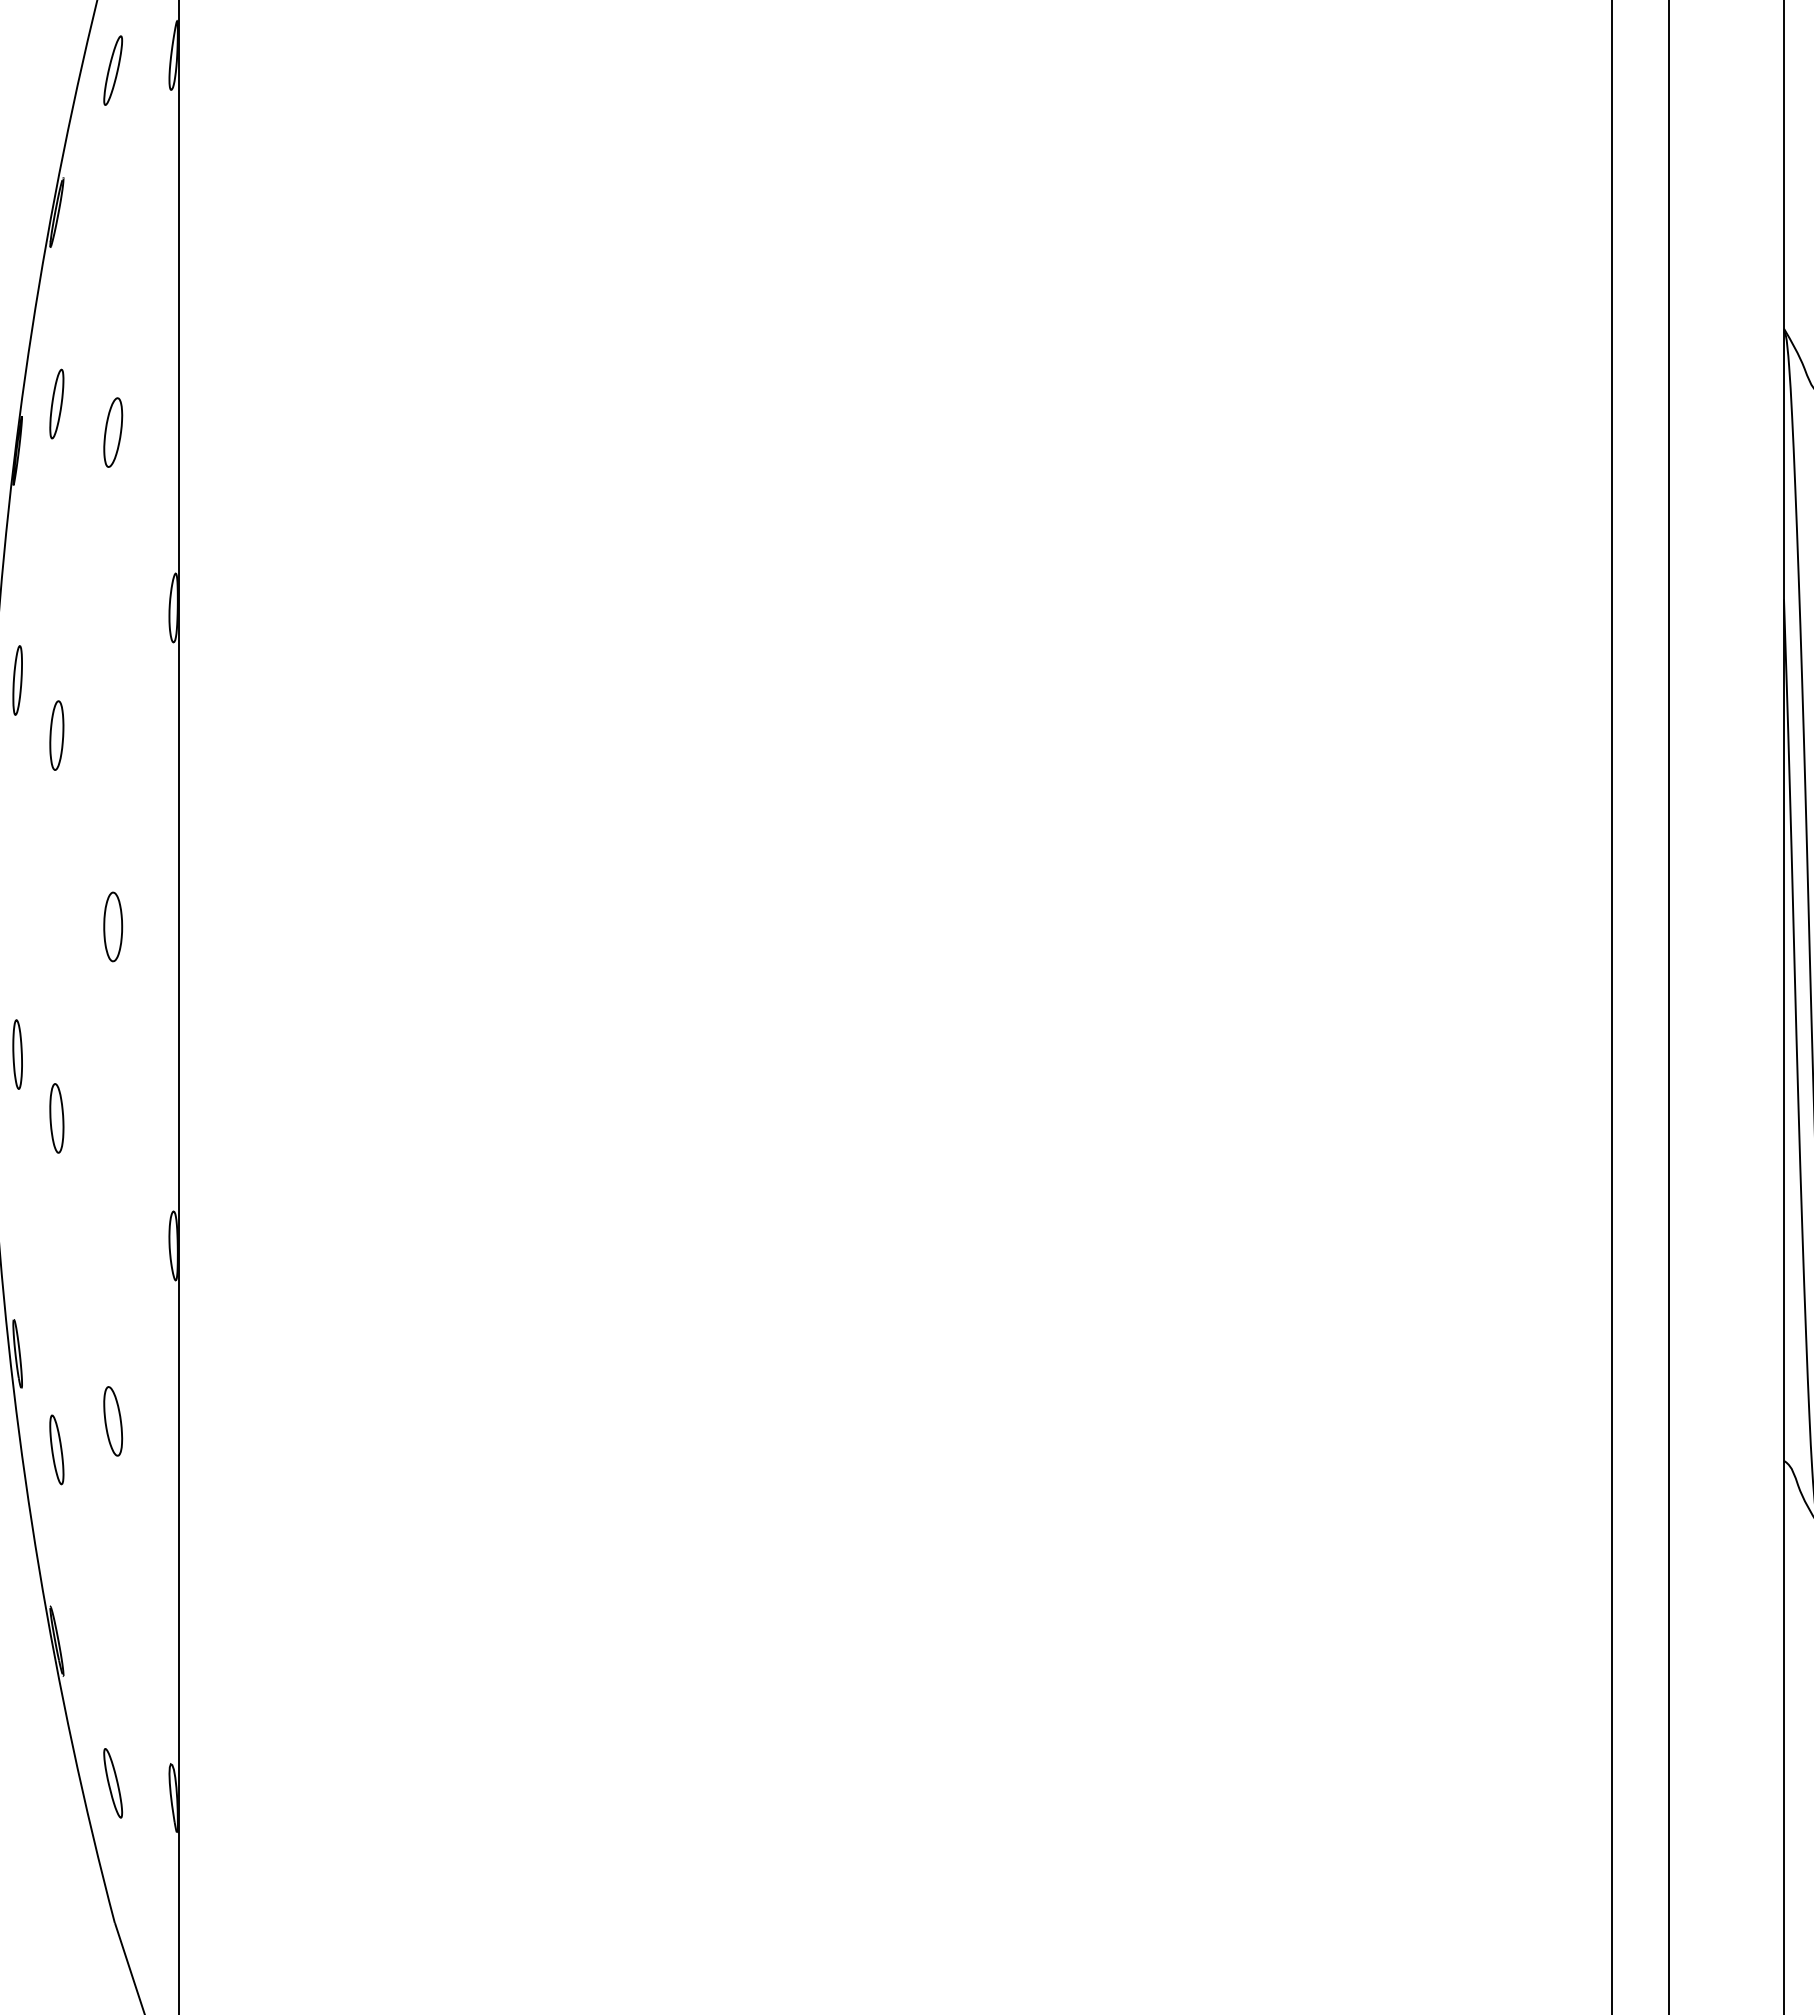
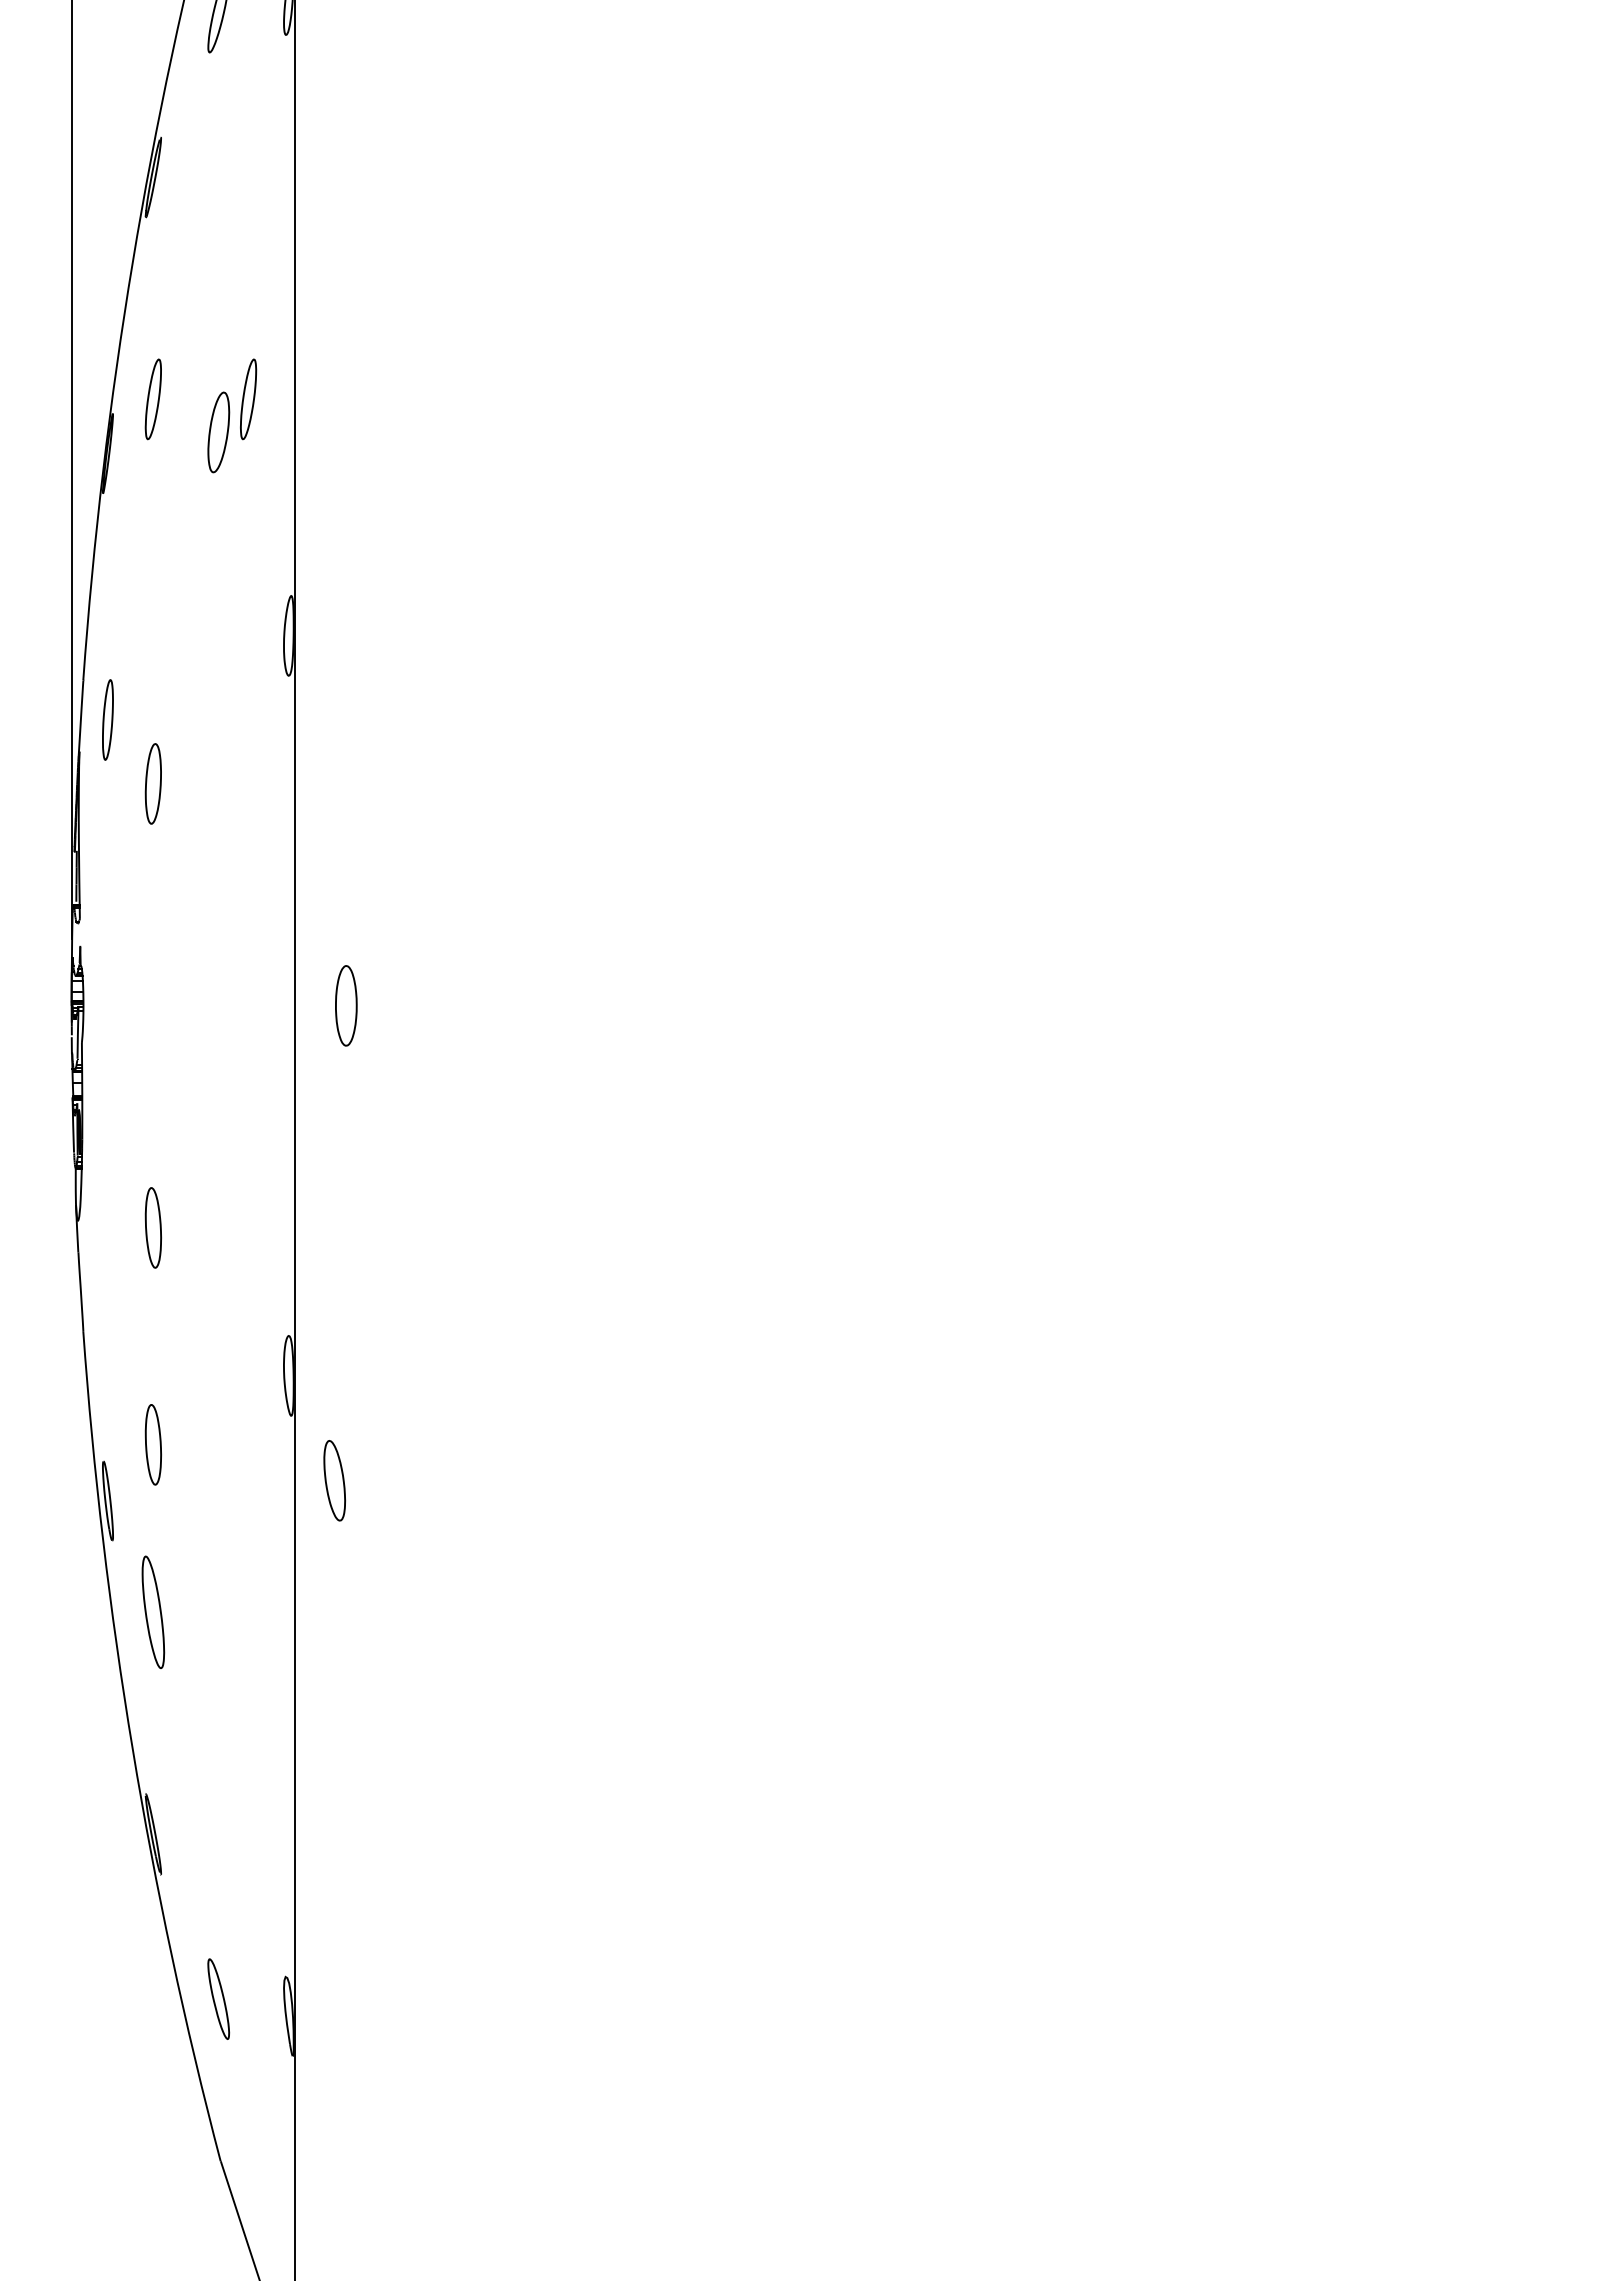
part: (138, 403) -> (248, 398), added
part: (113, 926) -> (346, 1005), moved
part: (17, 1054) -> (107, 1153), removed
part: (56, 1305) -> (152, 1444), added
part: (113, 1421) -> (335, 1480), moved
part: (56, 1449) -> (152, 1611), size x1.4

